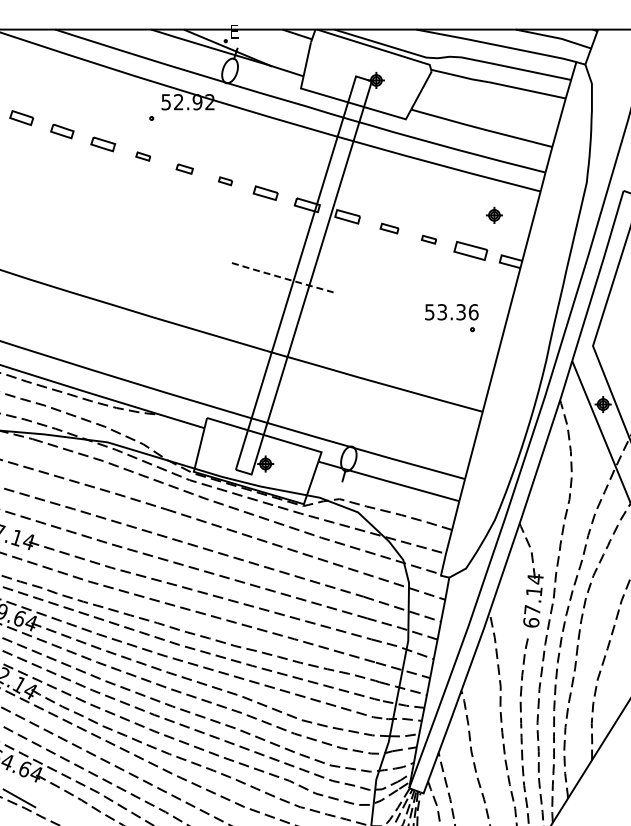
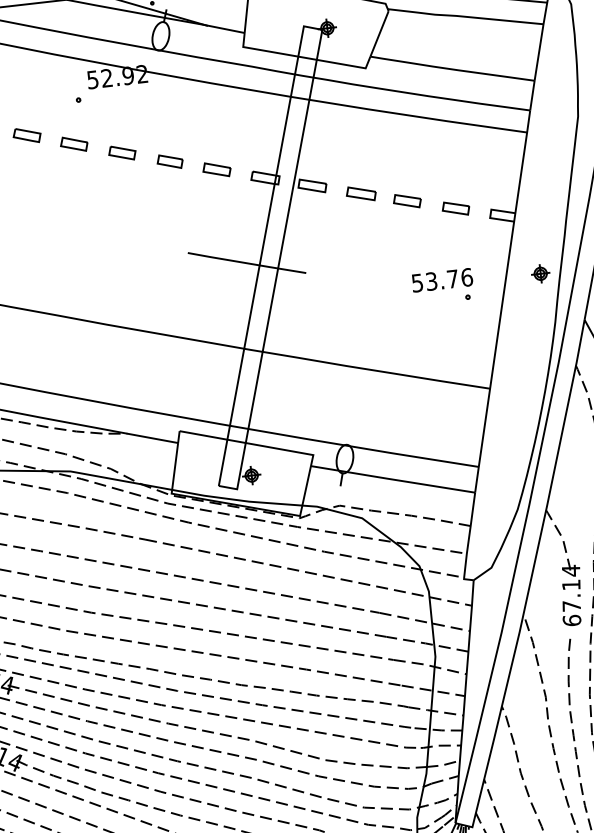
part: (142, 156) -> (73, 144), size x1.67
part: (184, 168) -> (122, 152), size x1.43
part: (225, 180) -> (169, 160), size x1.67
part: (494, 214) -> (540, 272), moved
part: (389, 228) -> (361, 193), size x1.43
part: (428, 239) -> (406, 201), size x1.67
part: (470, 250) -> (455, 208), size x0.71
line: (283, 278) -> (247, 263), dashed -> solid
text: (460, 312) -> (452, 279), 53.36 -> 53.76

